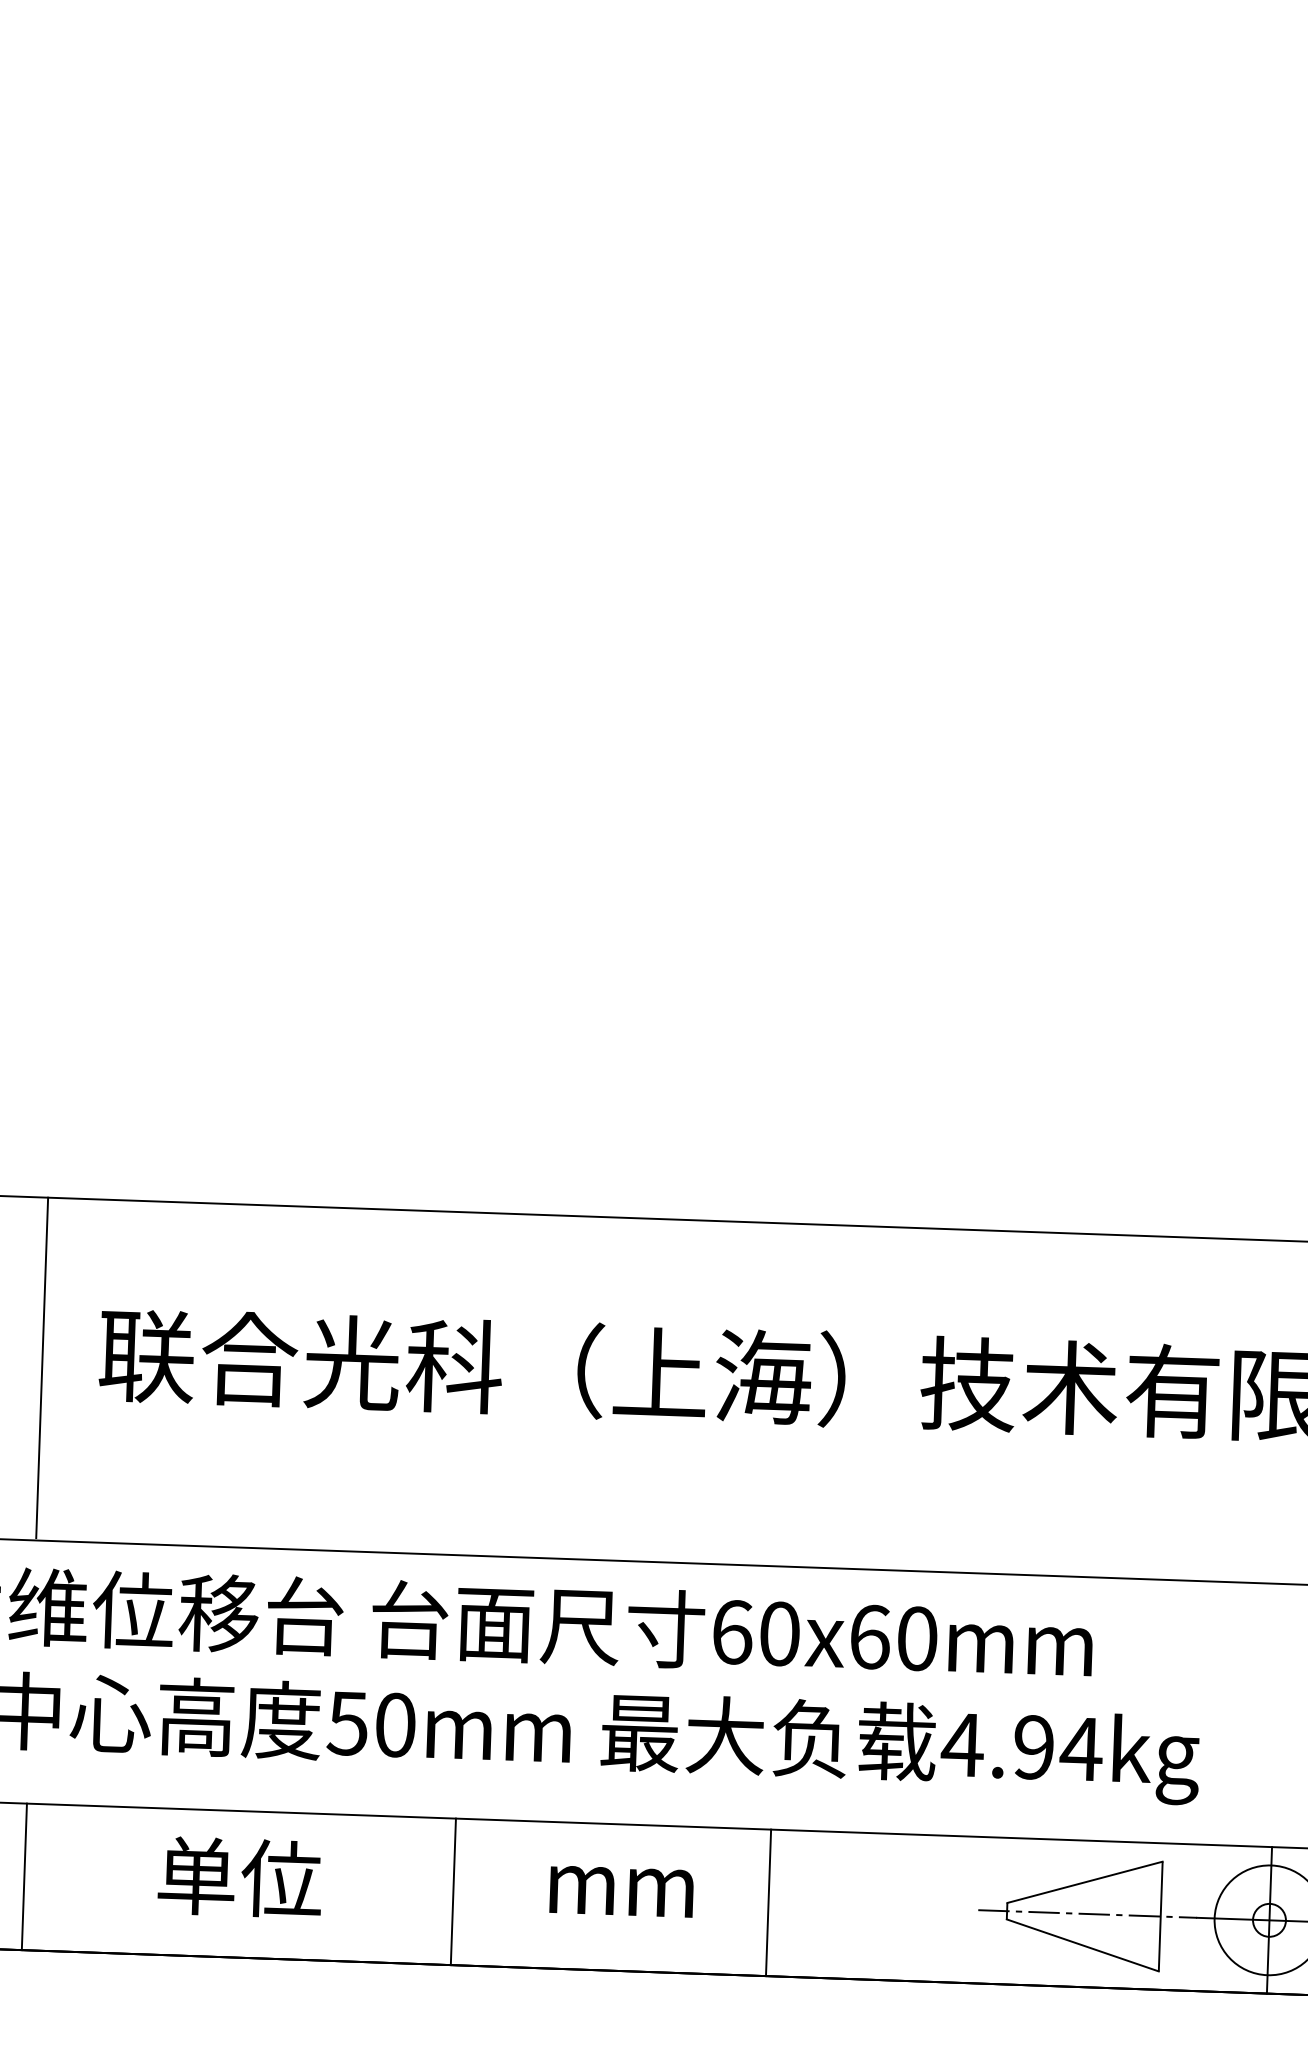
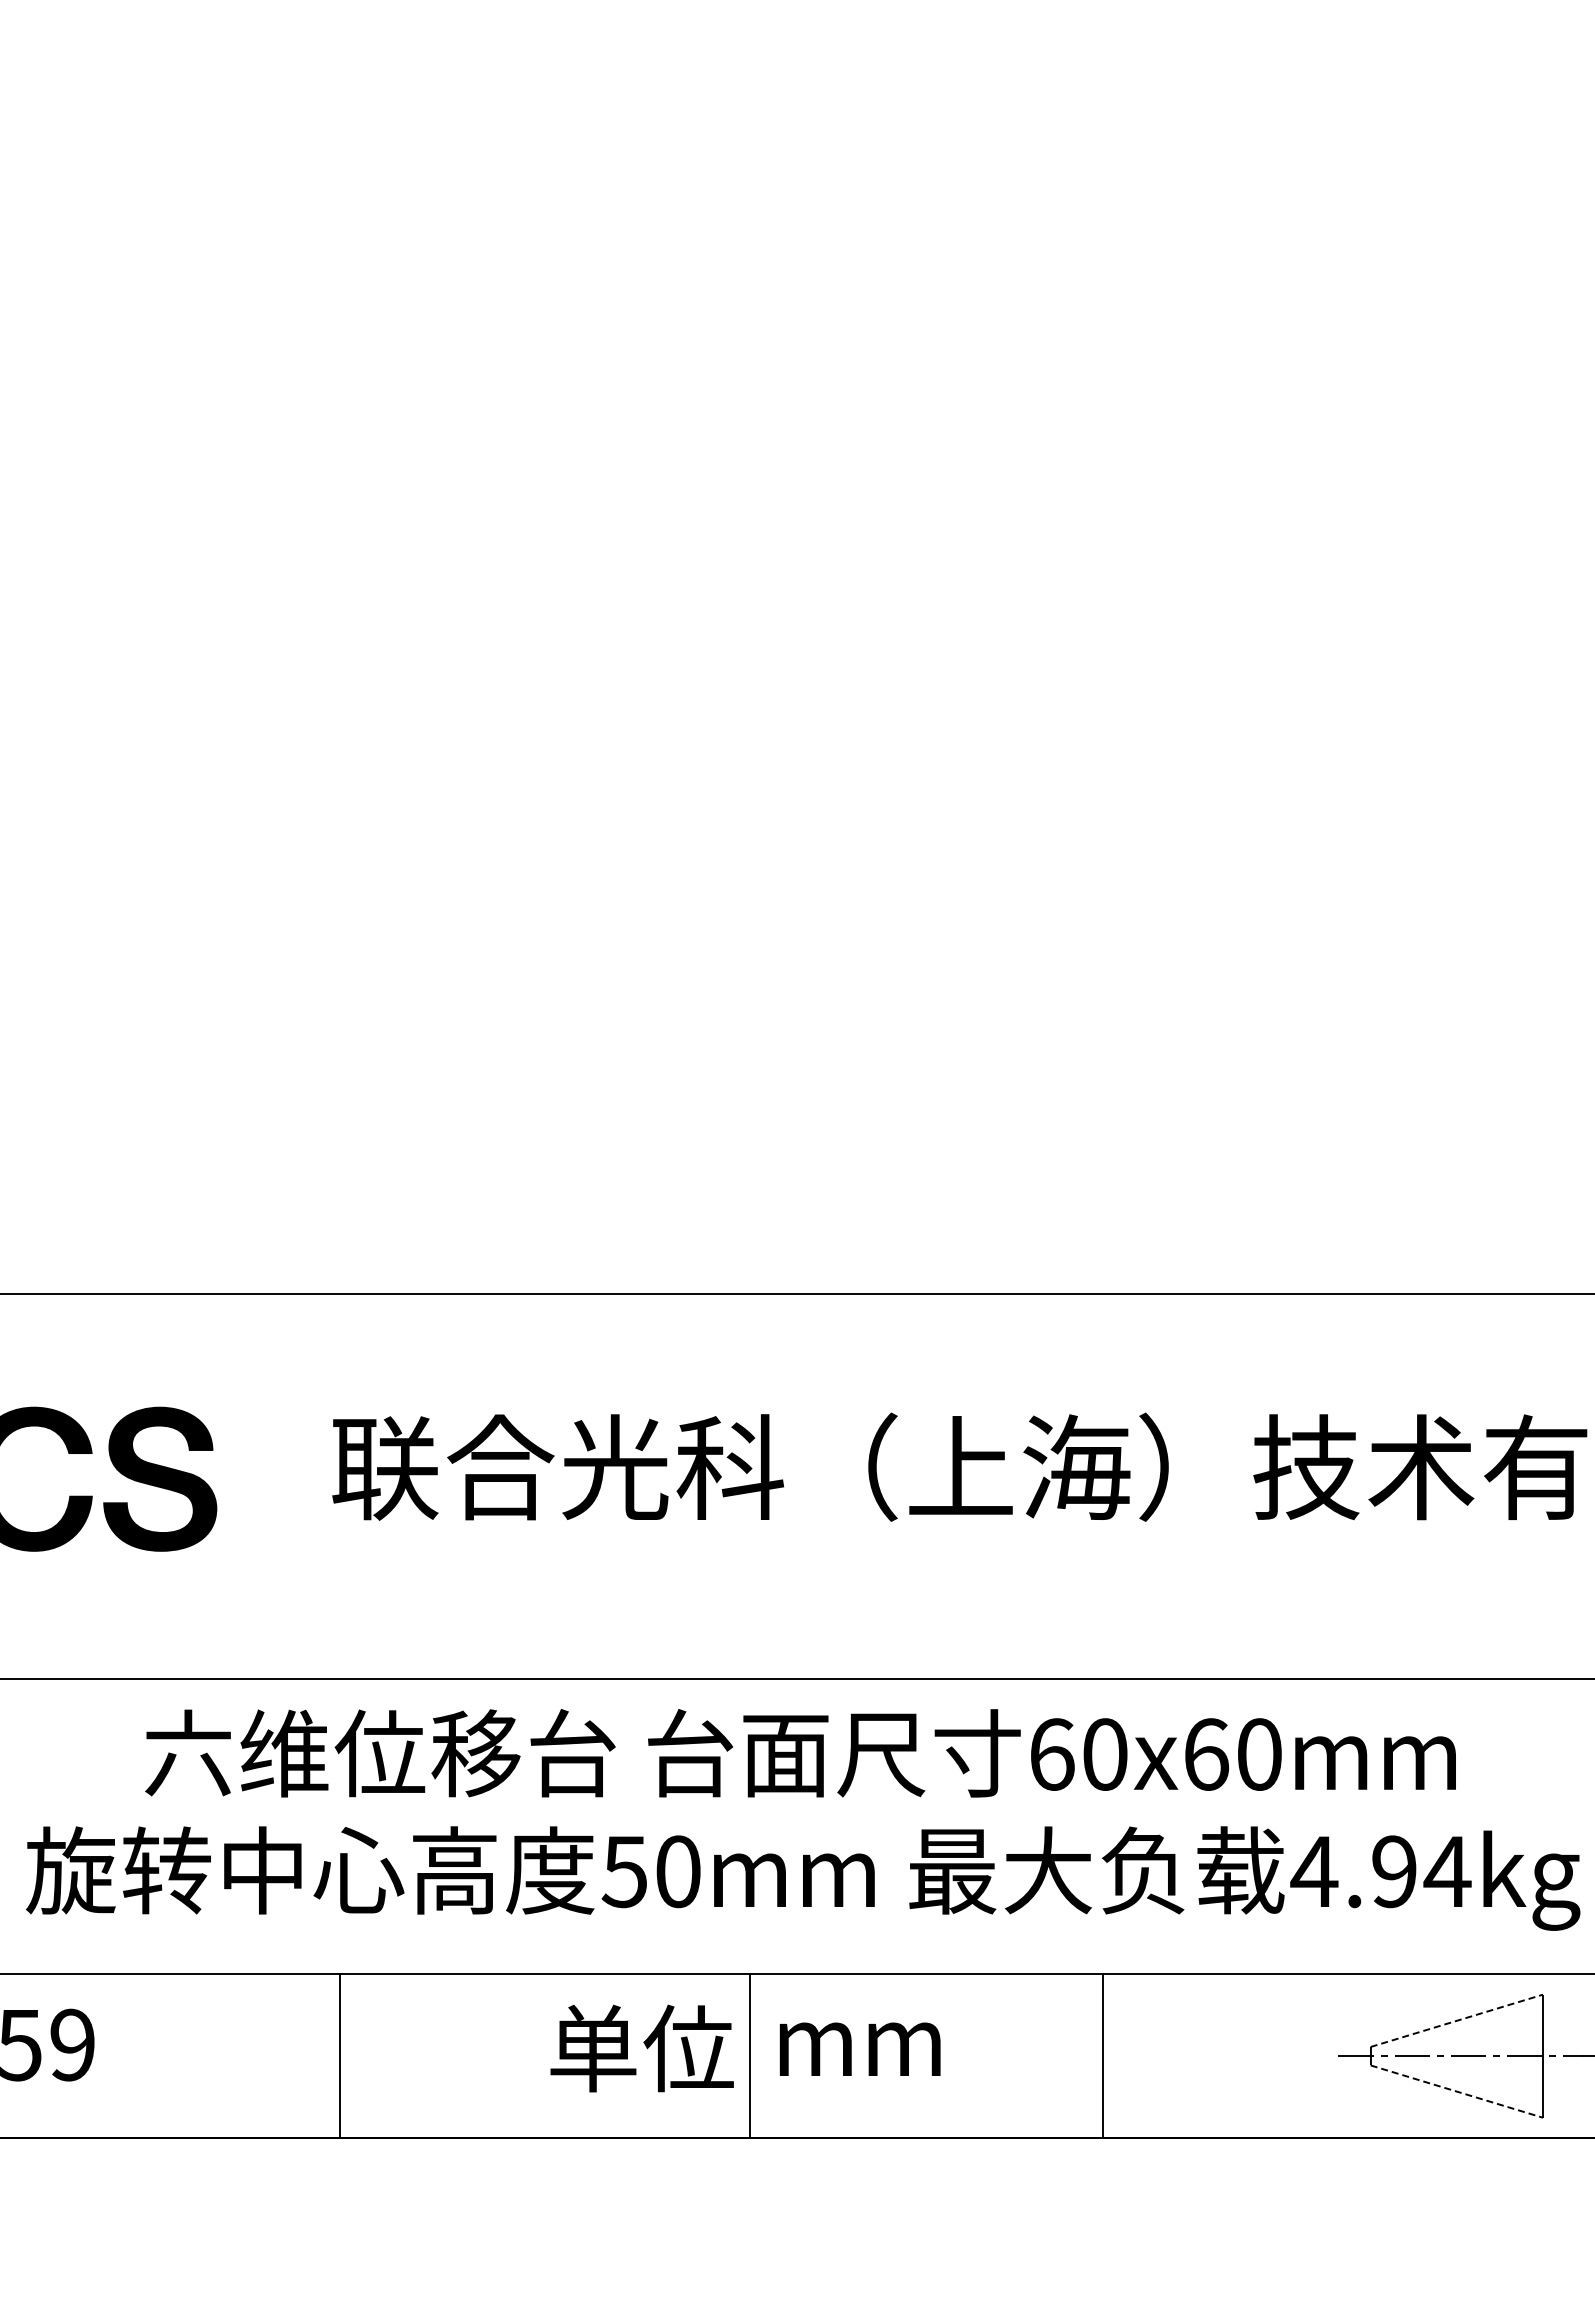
line: (42, 1368) -> (268, 1485), removed
line: (24, 1877) -> (340, 2056), moved
text: (239, 1877) -> (641, 2048), moved
line: (1085, 1882) -> (1457, 2020), solid -> dashed
text: (621, 1890) -> (859, 2048), moved
line: (1083, 1945) -> (1457, 2091), solid -> dashed

